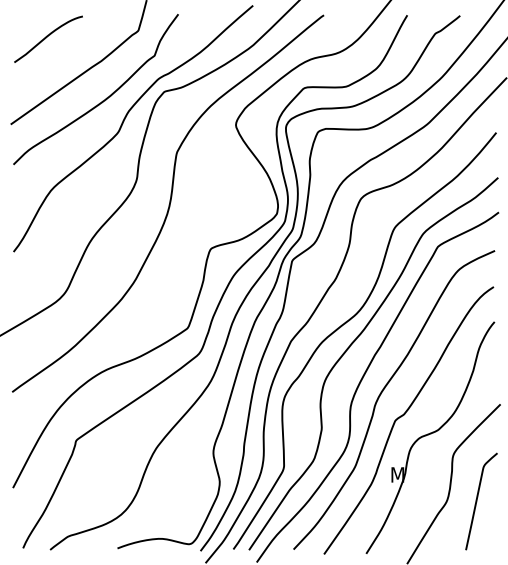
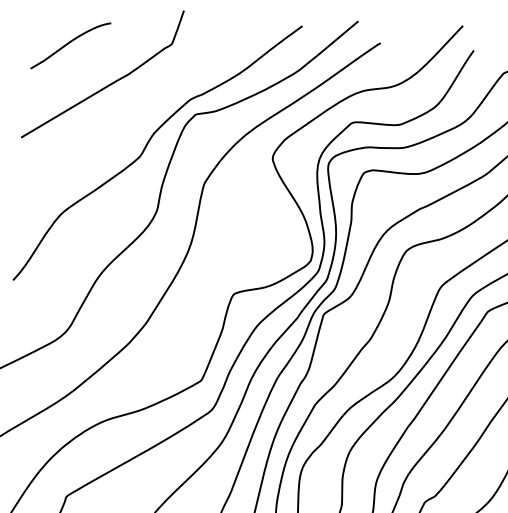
curve: (102, 100) -> (125, 118), removed

